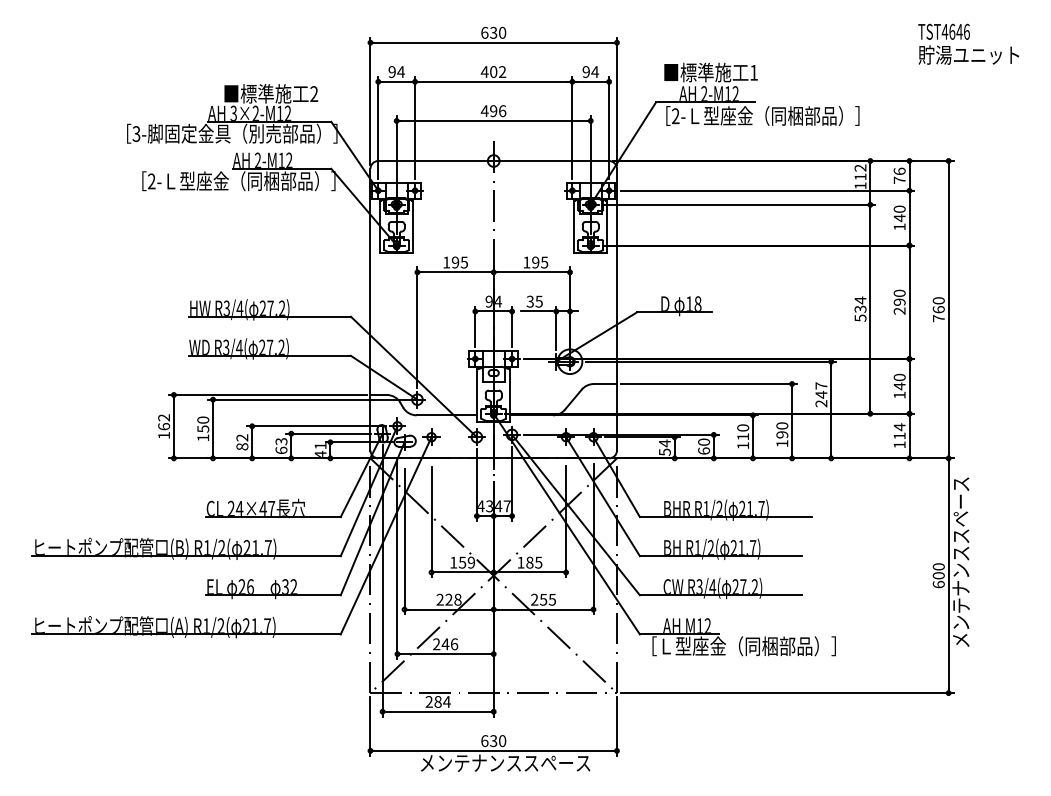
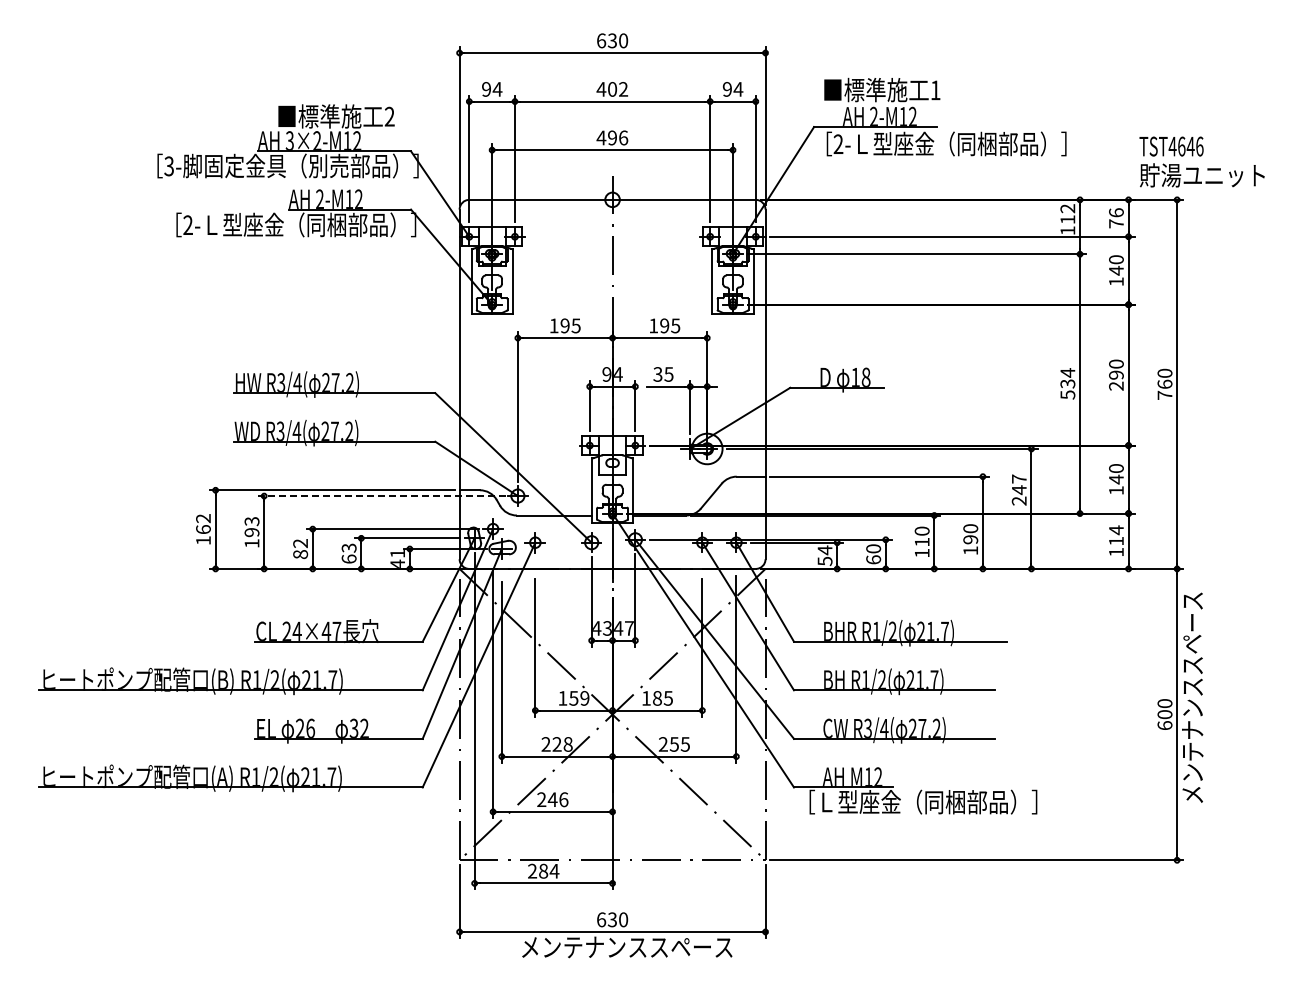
text: (968, 43) -> (1201, 161), moved
line: (307, 400) -> (381, 496), solid -> dashed
text: (202, 424) -> (251, 527), 150 -> 193

